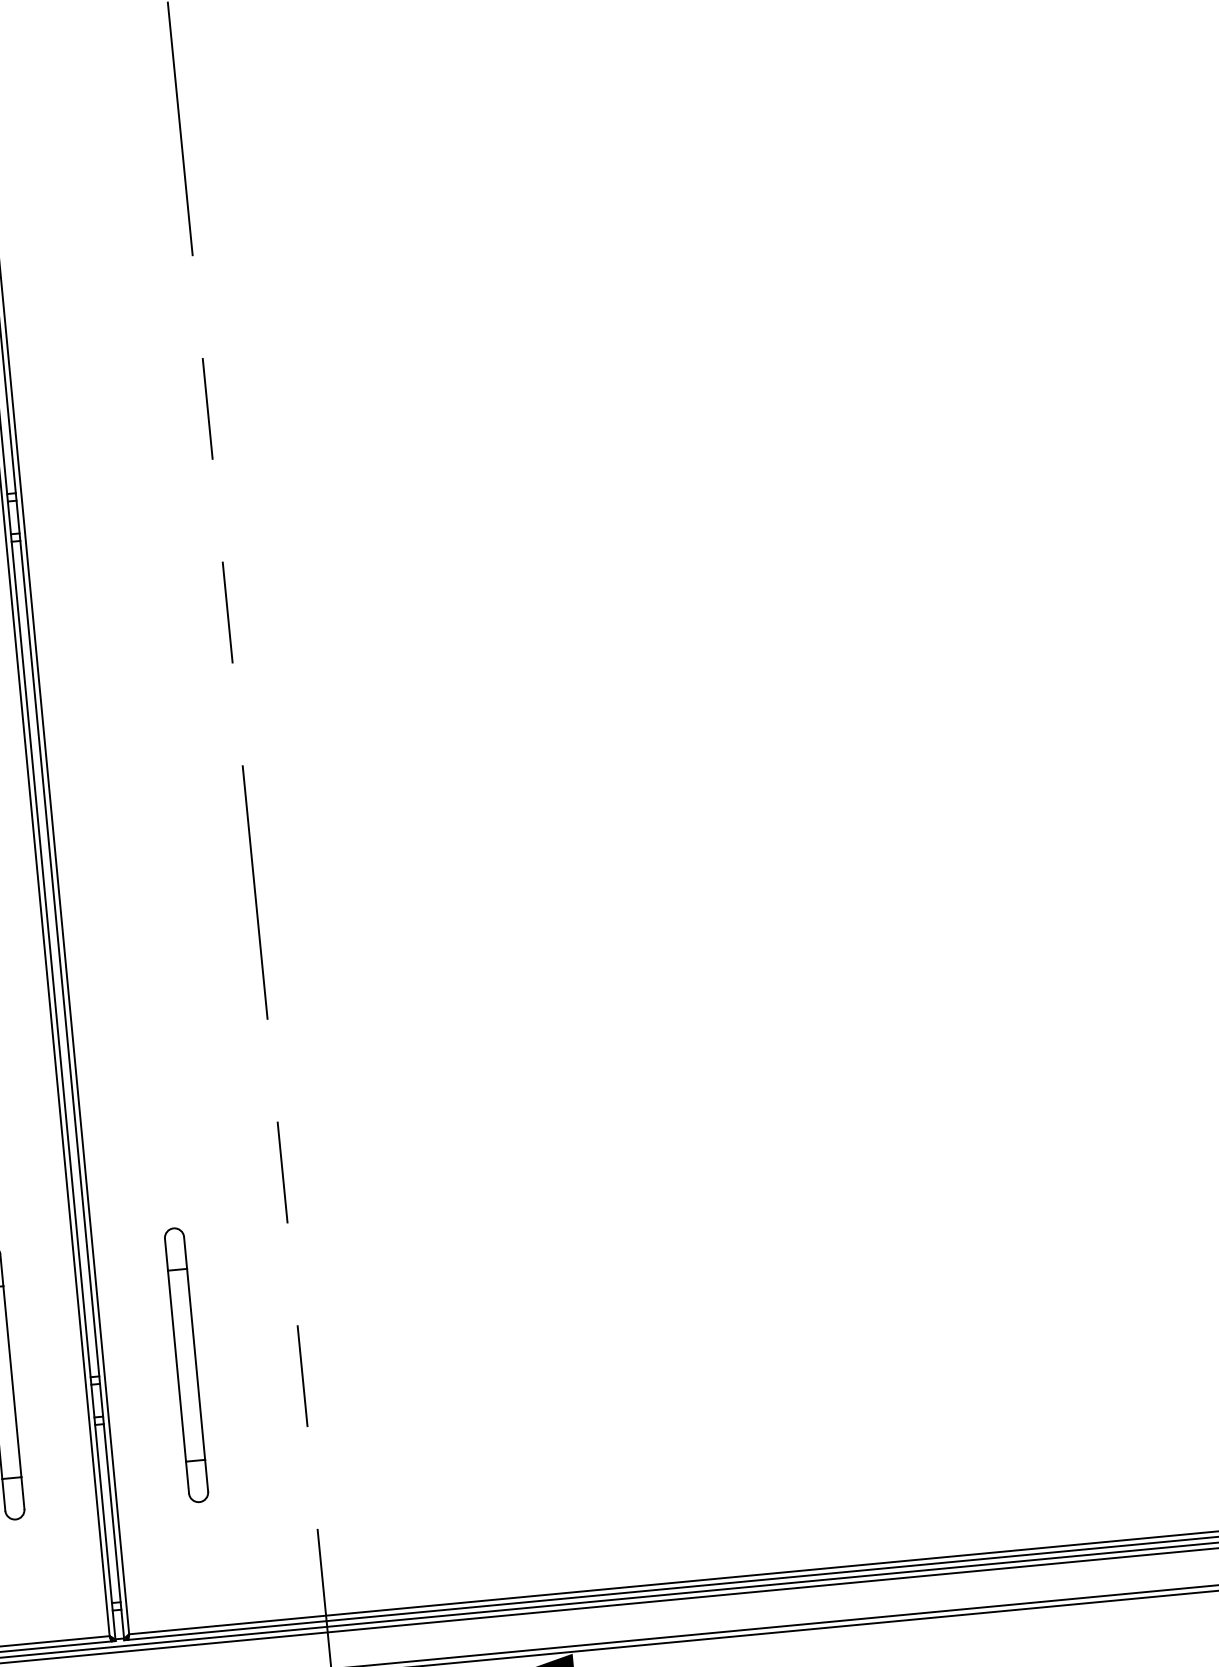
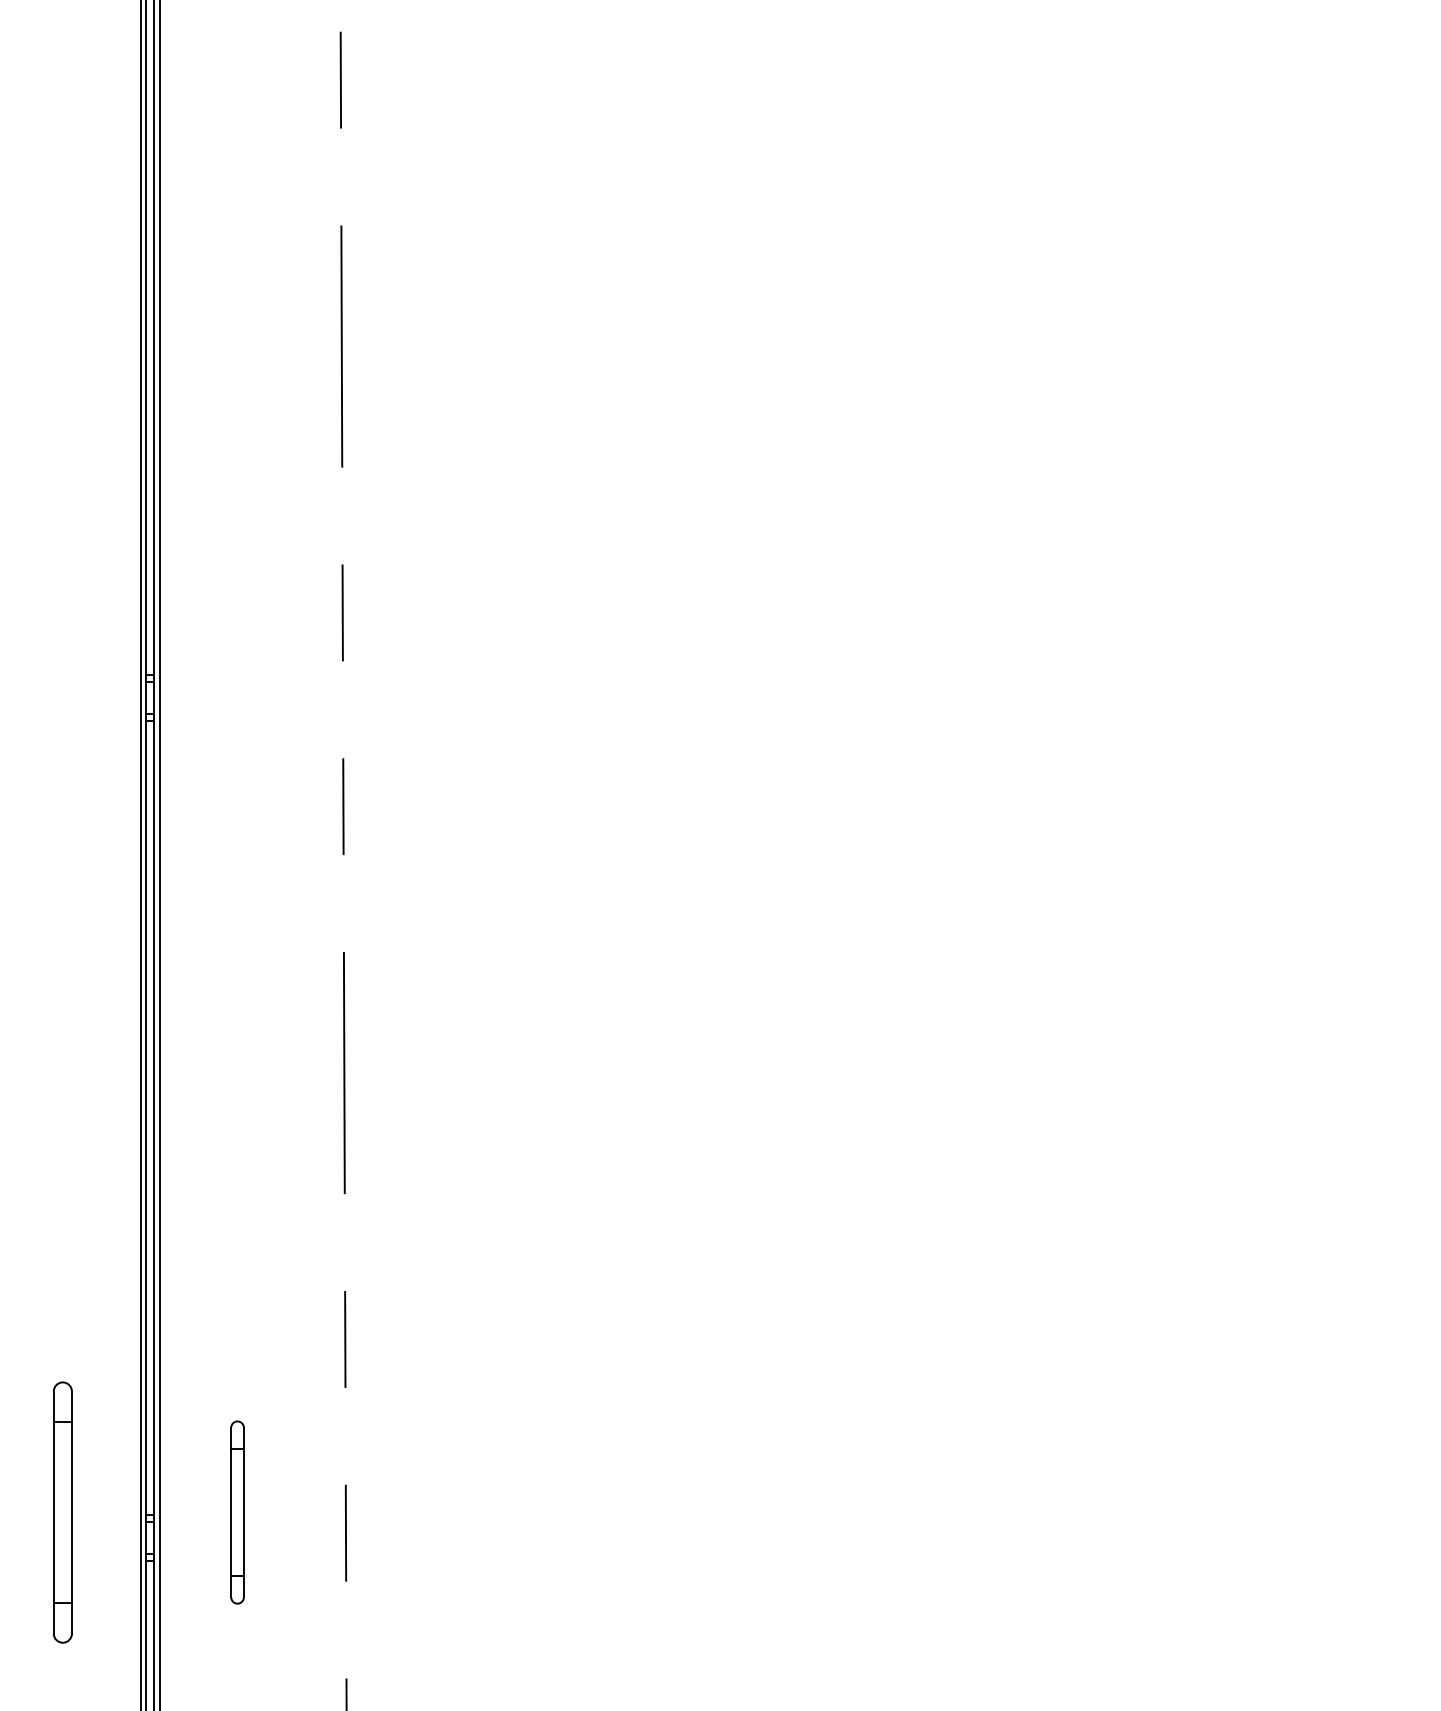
part: (186, 1365) -> (237, 1512), size x0.7

